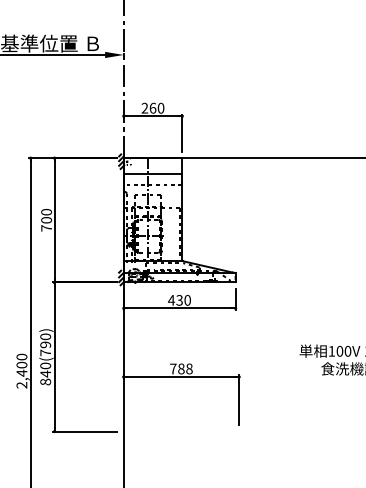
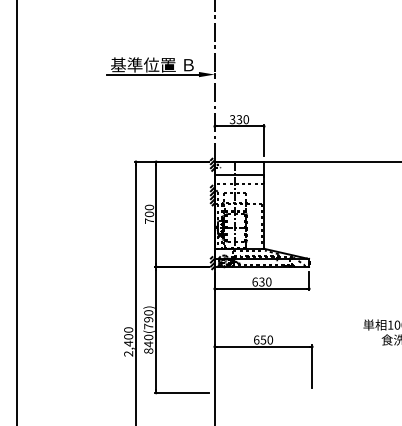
text: (149, 108) -> (236, 119), 260 -> 330
hatch: (121, 197) -> (212, 195), added
text: (171, 299) -> (255, 281), 430 -> 630
text: (181, 368) -> (263, 339), 788 -> 650

